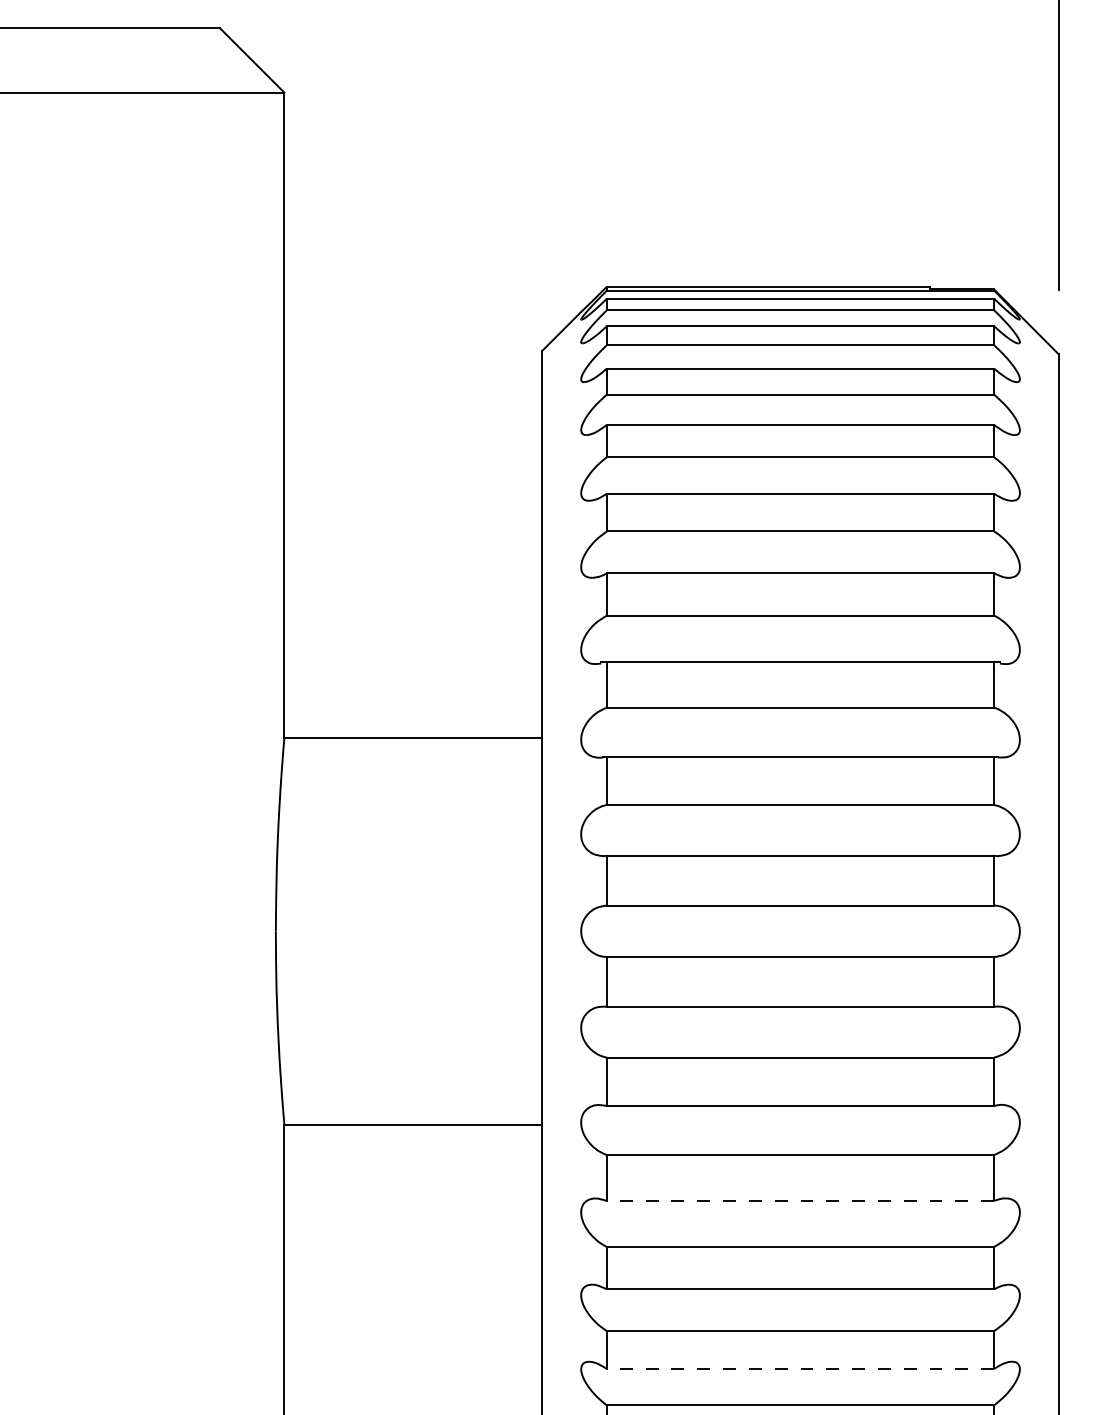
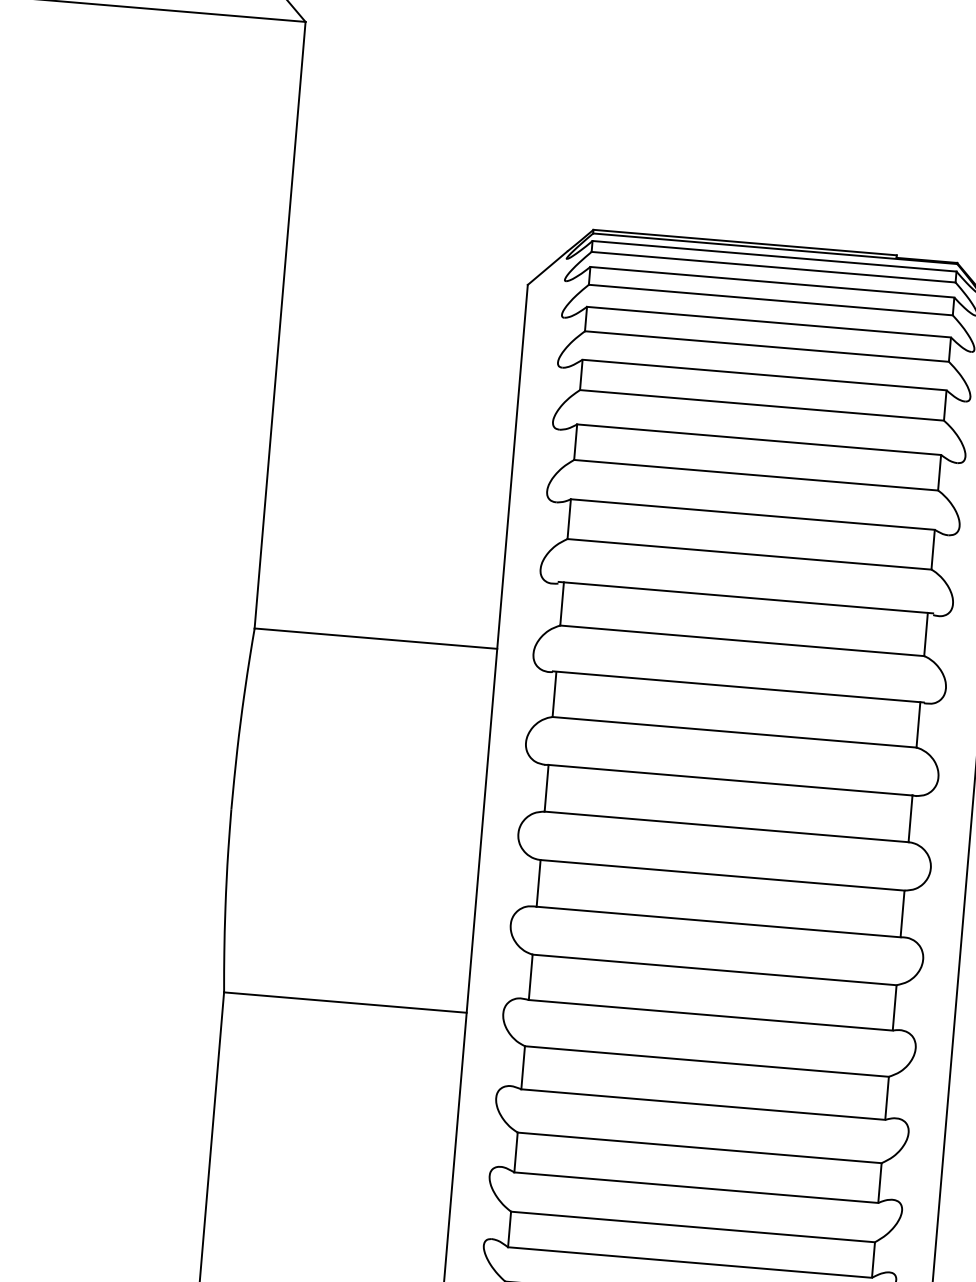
line: (800, 1200) -> (703, 1104), dashed -> solid
line: (800, 1368) -> (690, 1262), dashed -> solid

